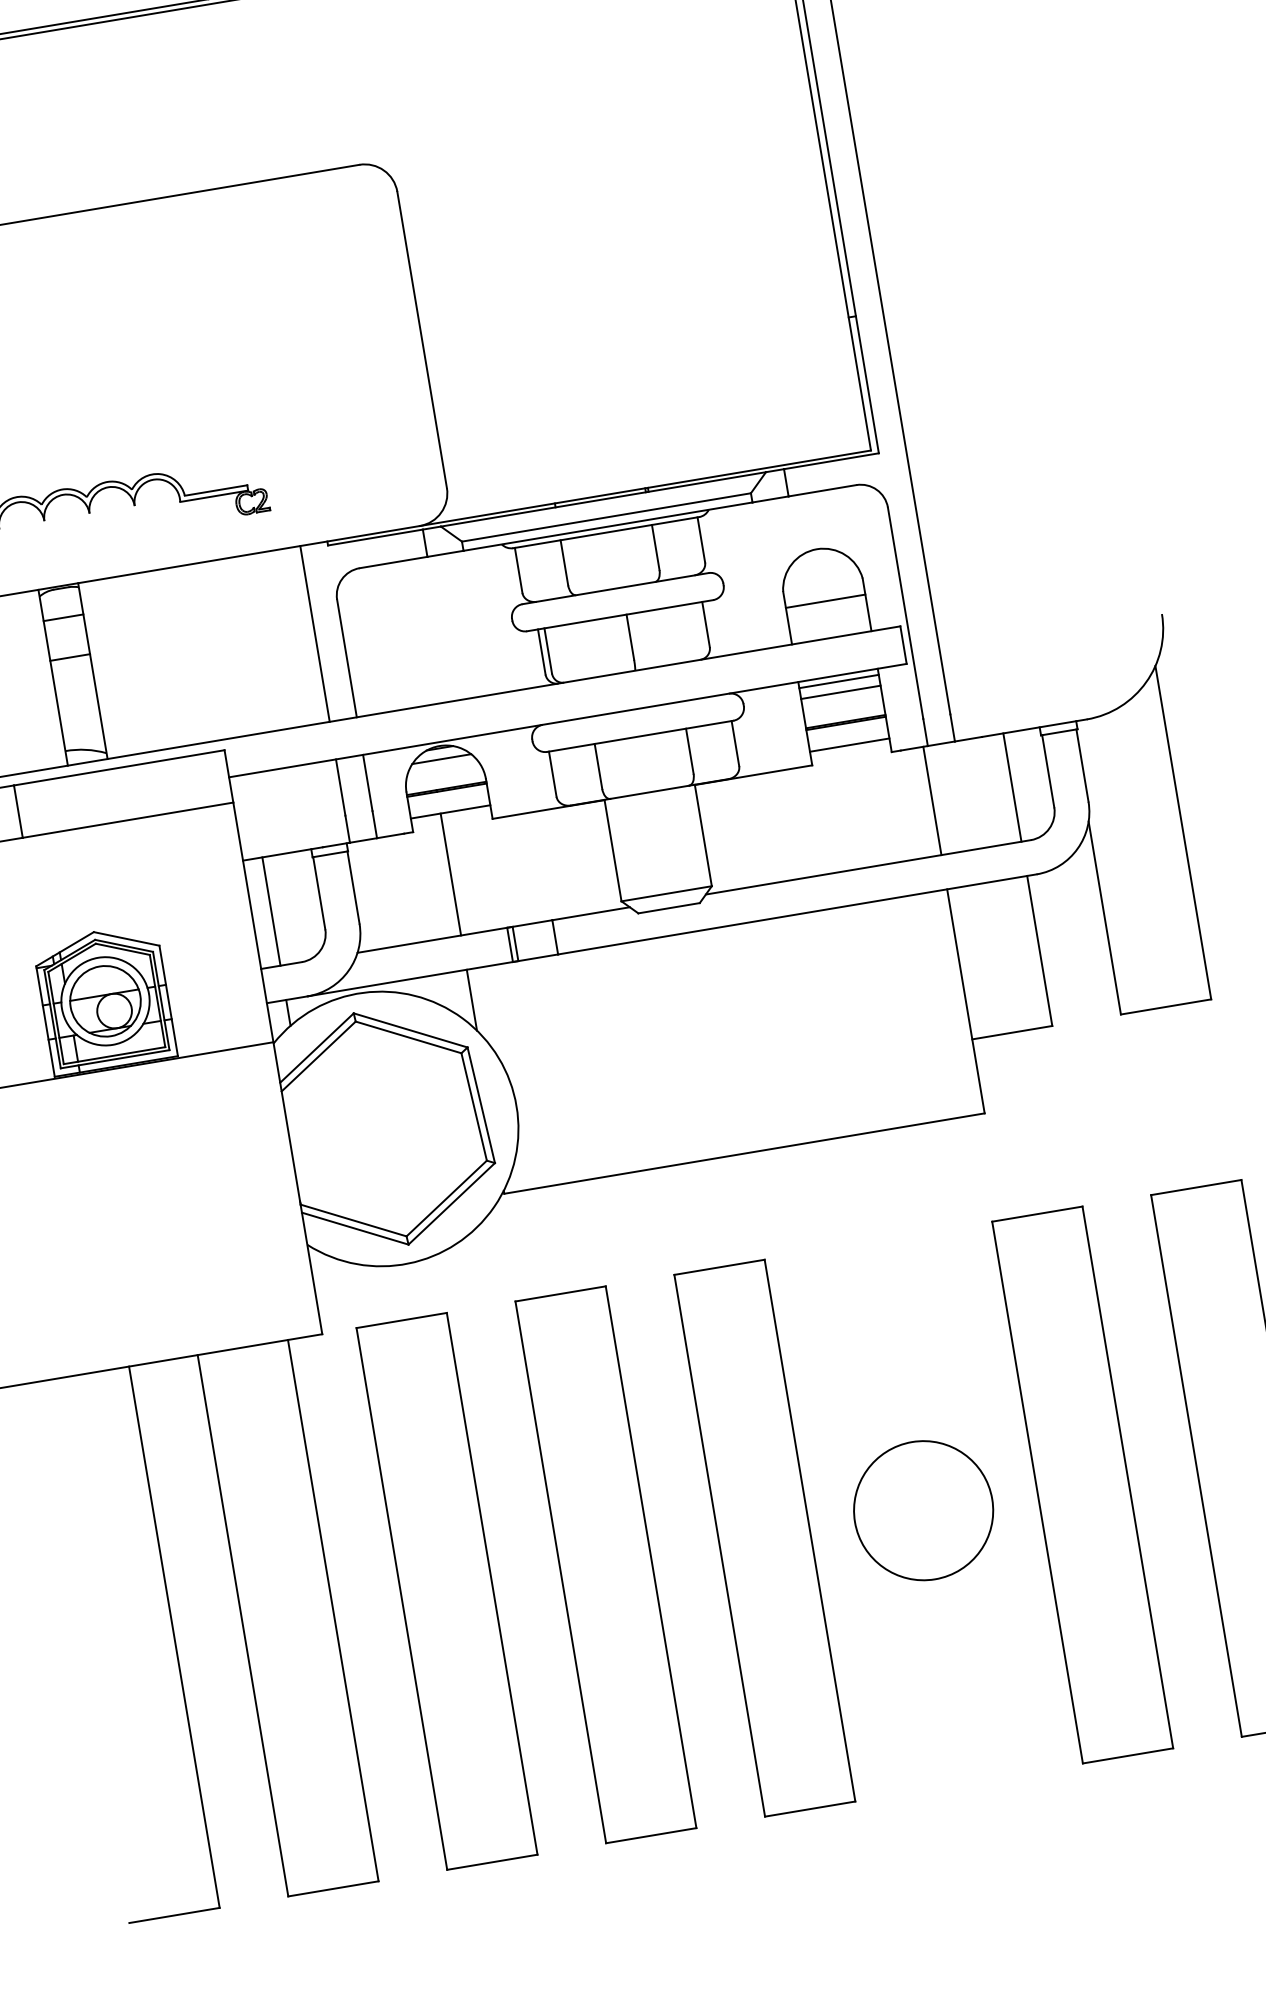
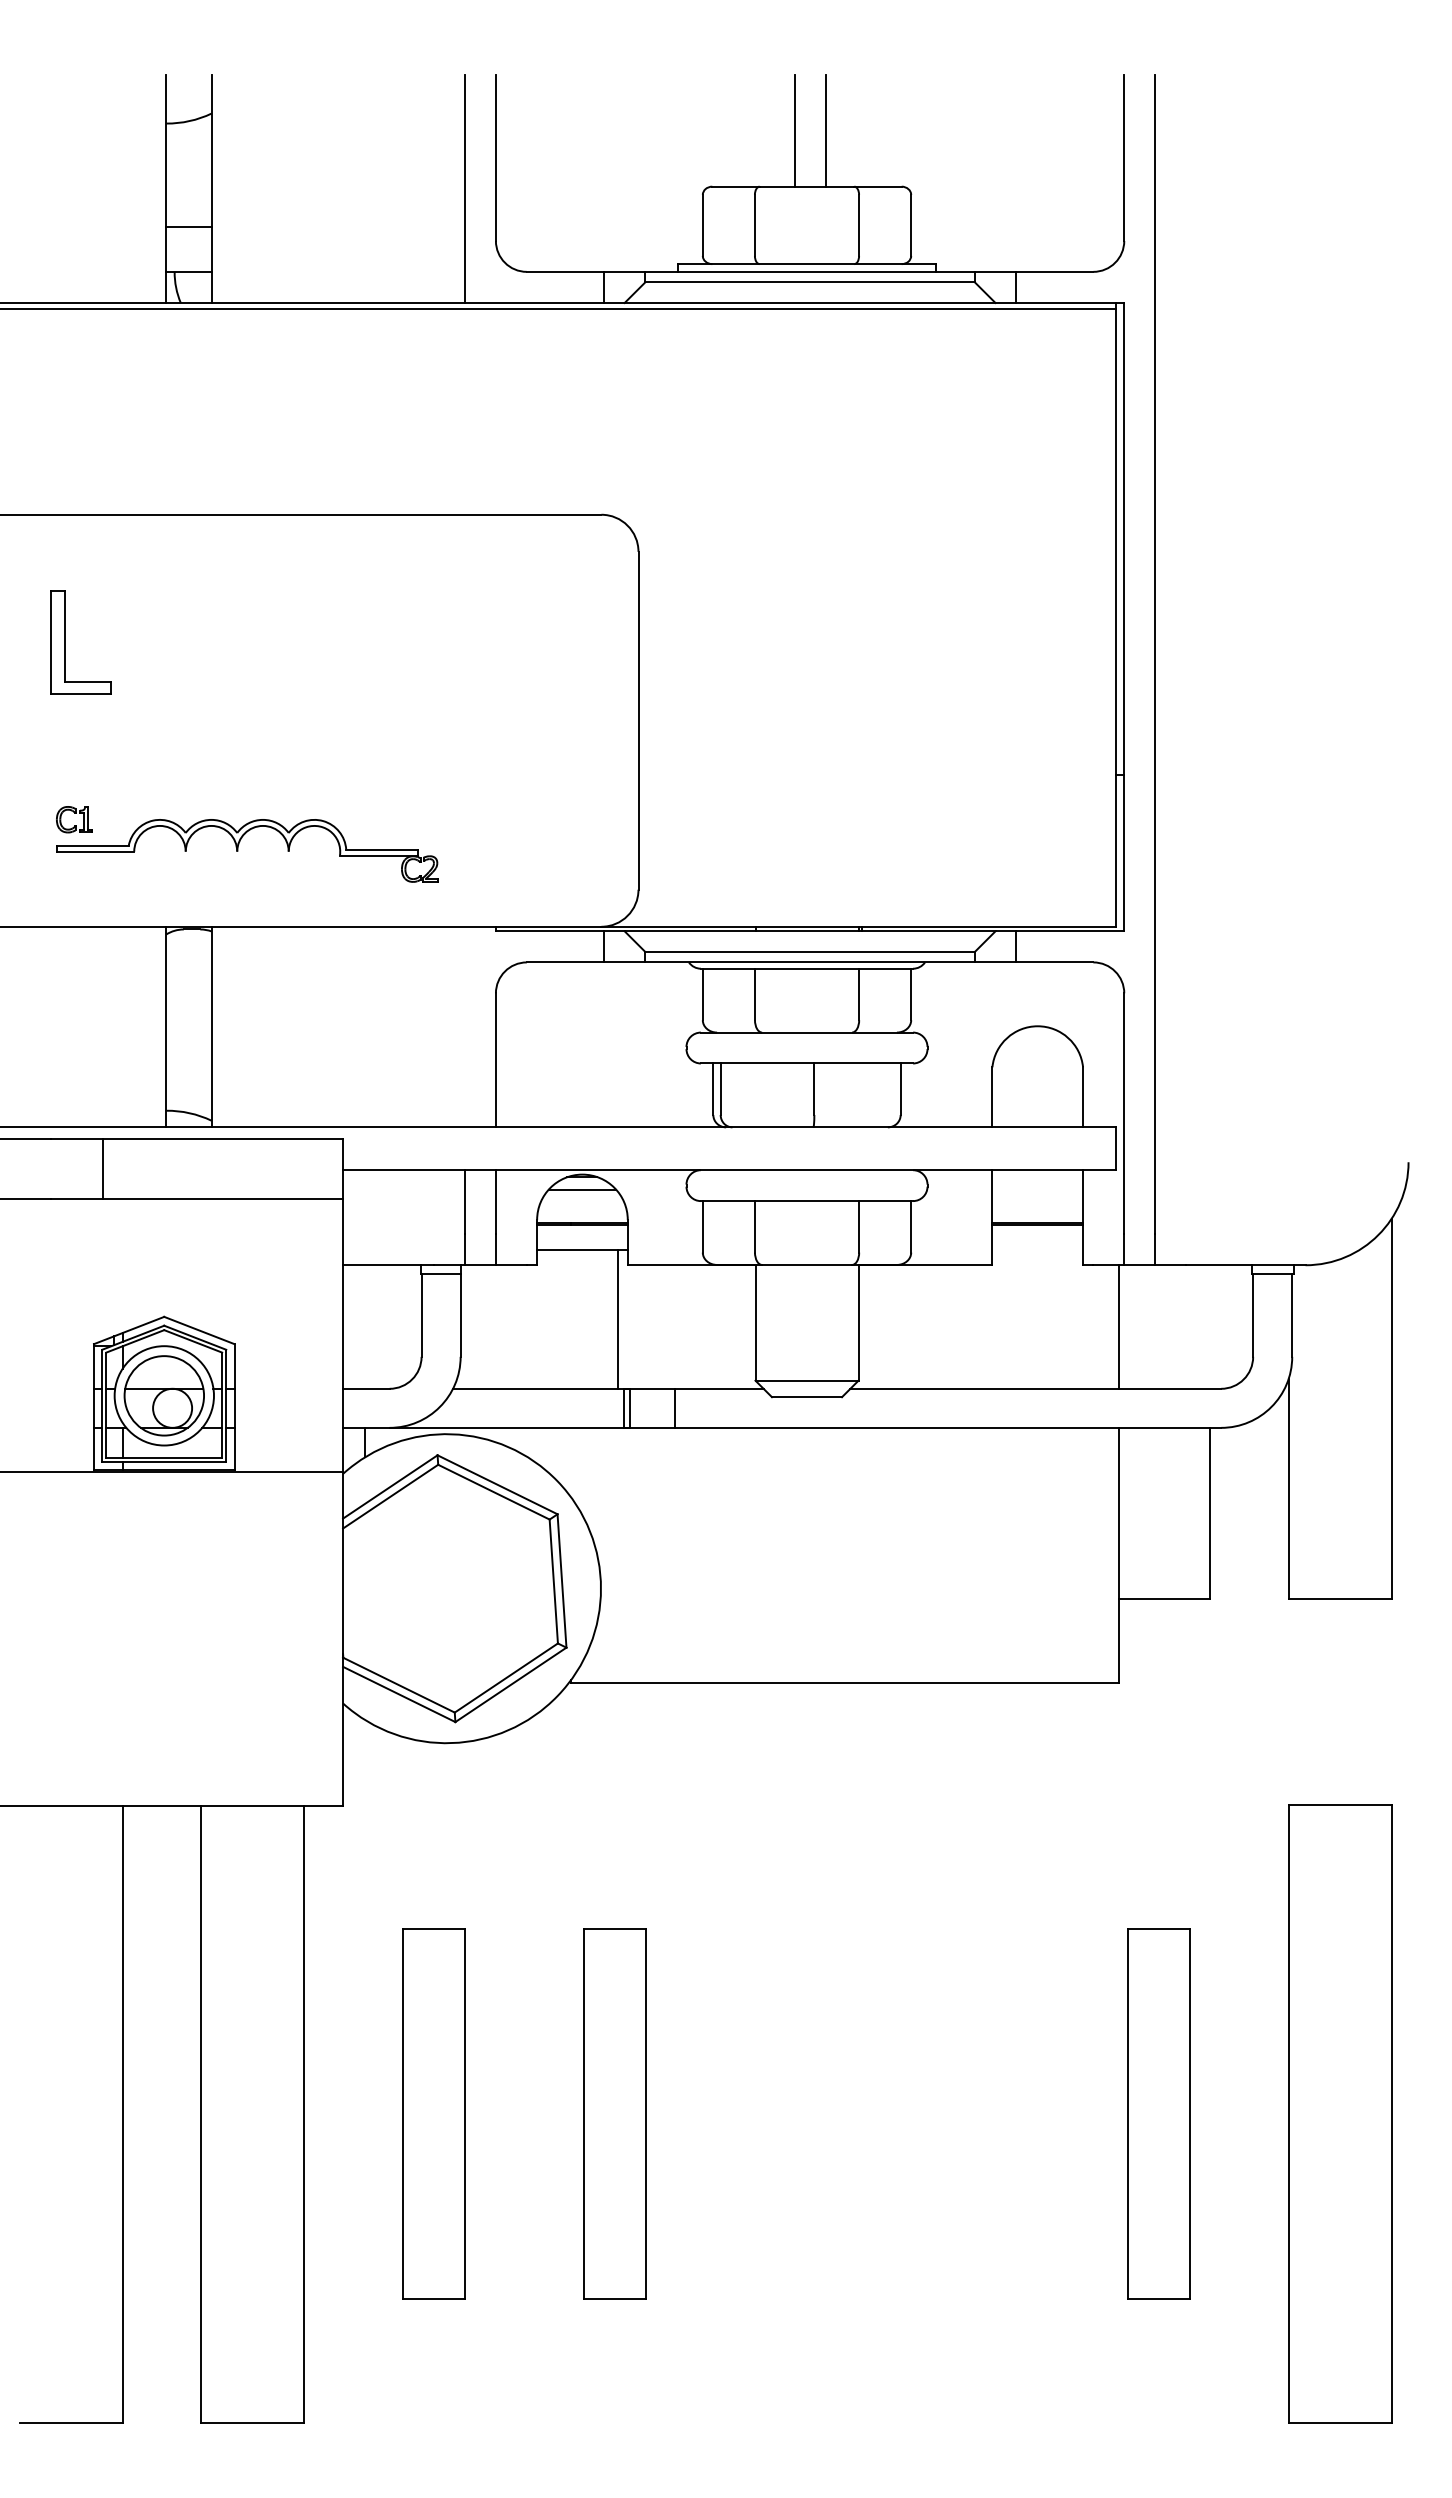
line: (825, 601) -> (1037, 1085), removed
line: (63, 617) -> (188, 962), removed
line: (315, 633) -> (465, 1026), removed
line: (69, 657) -> (188, 1007), removed
line: (838, 681) -> (1037, 1177), removed
line: (840, 692) -> (1037, 1189), removed
line: (849, 744) -> (1037, 1249), removed
line: (1012, 787) -> (1210, 1326), removed
line: (451, 873) -> (618, 1318), moved
line: (271, 911) -> (365, 1326), removed
line: (472, 1000) -> (571, 1462), removed
part: (1082, 1484) -> (1158, 2113), size x0.6
circle: (923, 1510) -> (977, 2112), removed
part: (764, 1537) -> (796, 2113), removed
part: (606, 1564) -> (615, 2113), size x0.6
part: (446, 1590) -> (433, 2113), size x0.6

